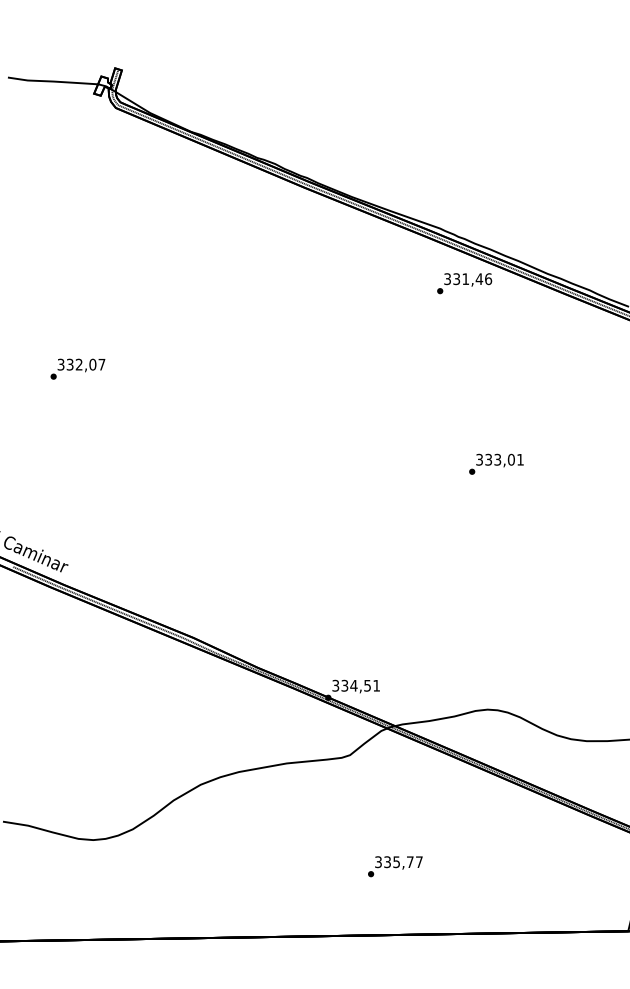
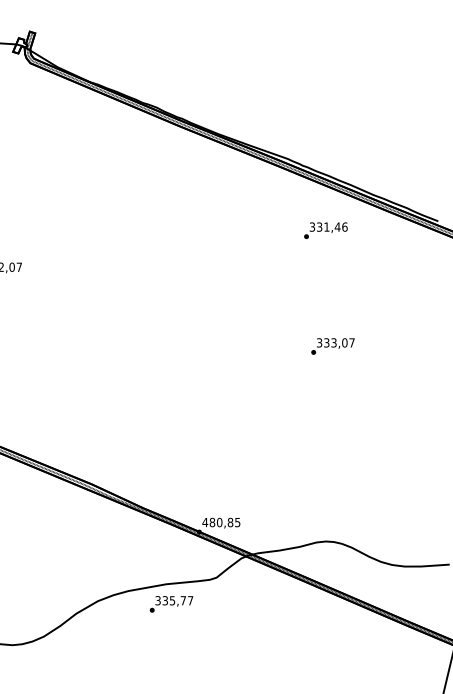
text: (464, 283) -> (325, 230), moved
text: (520, 459) -> (352, 342), 333,01 -> 333,07
text: (355, 685) -> (220, 522), 334,51 -> 480,85
text: (395, 866) -> (171, 604), moved

